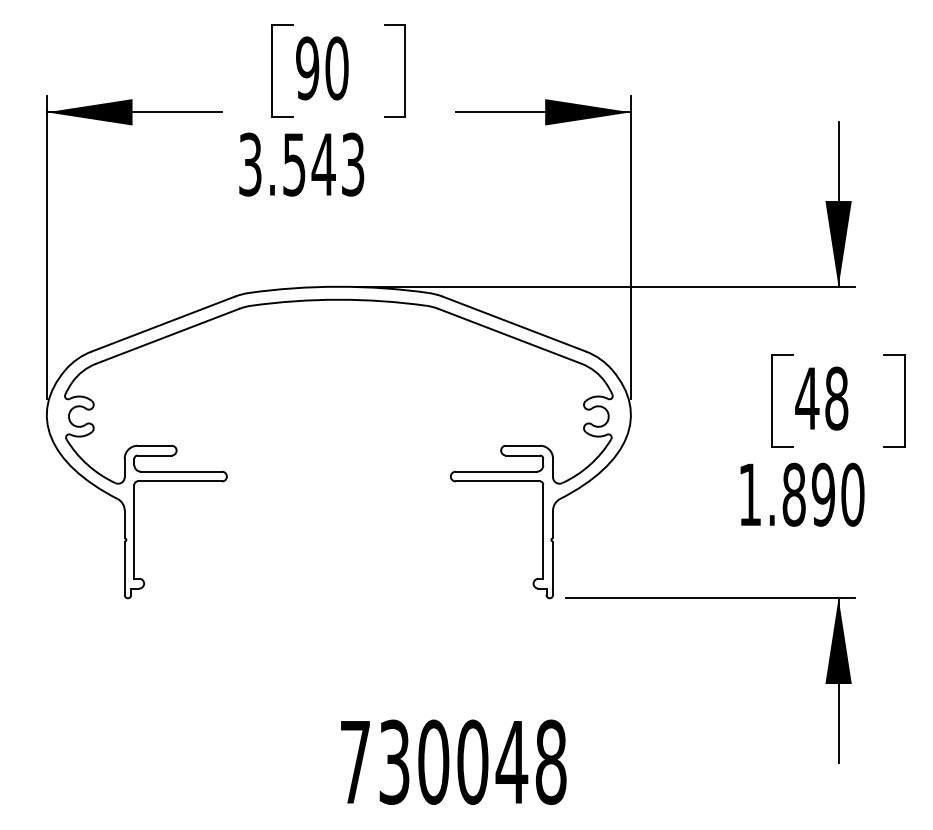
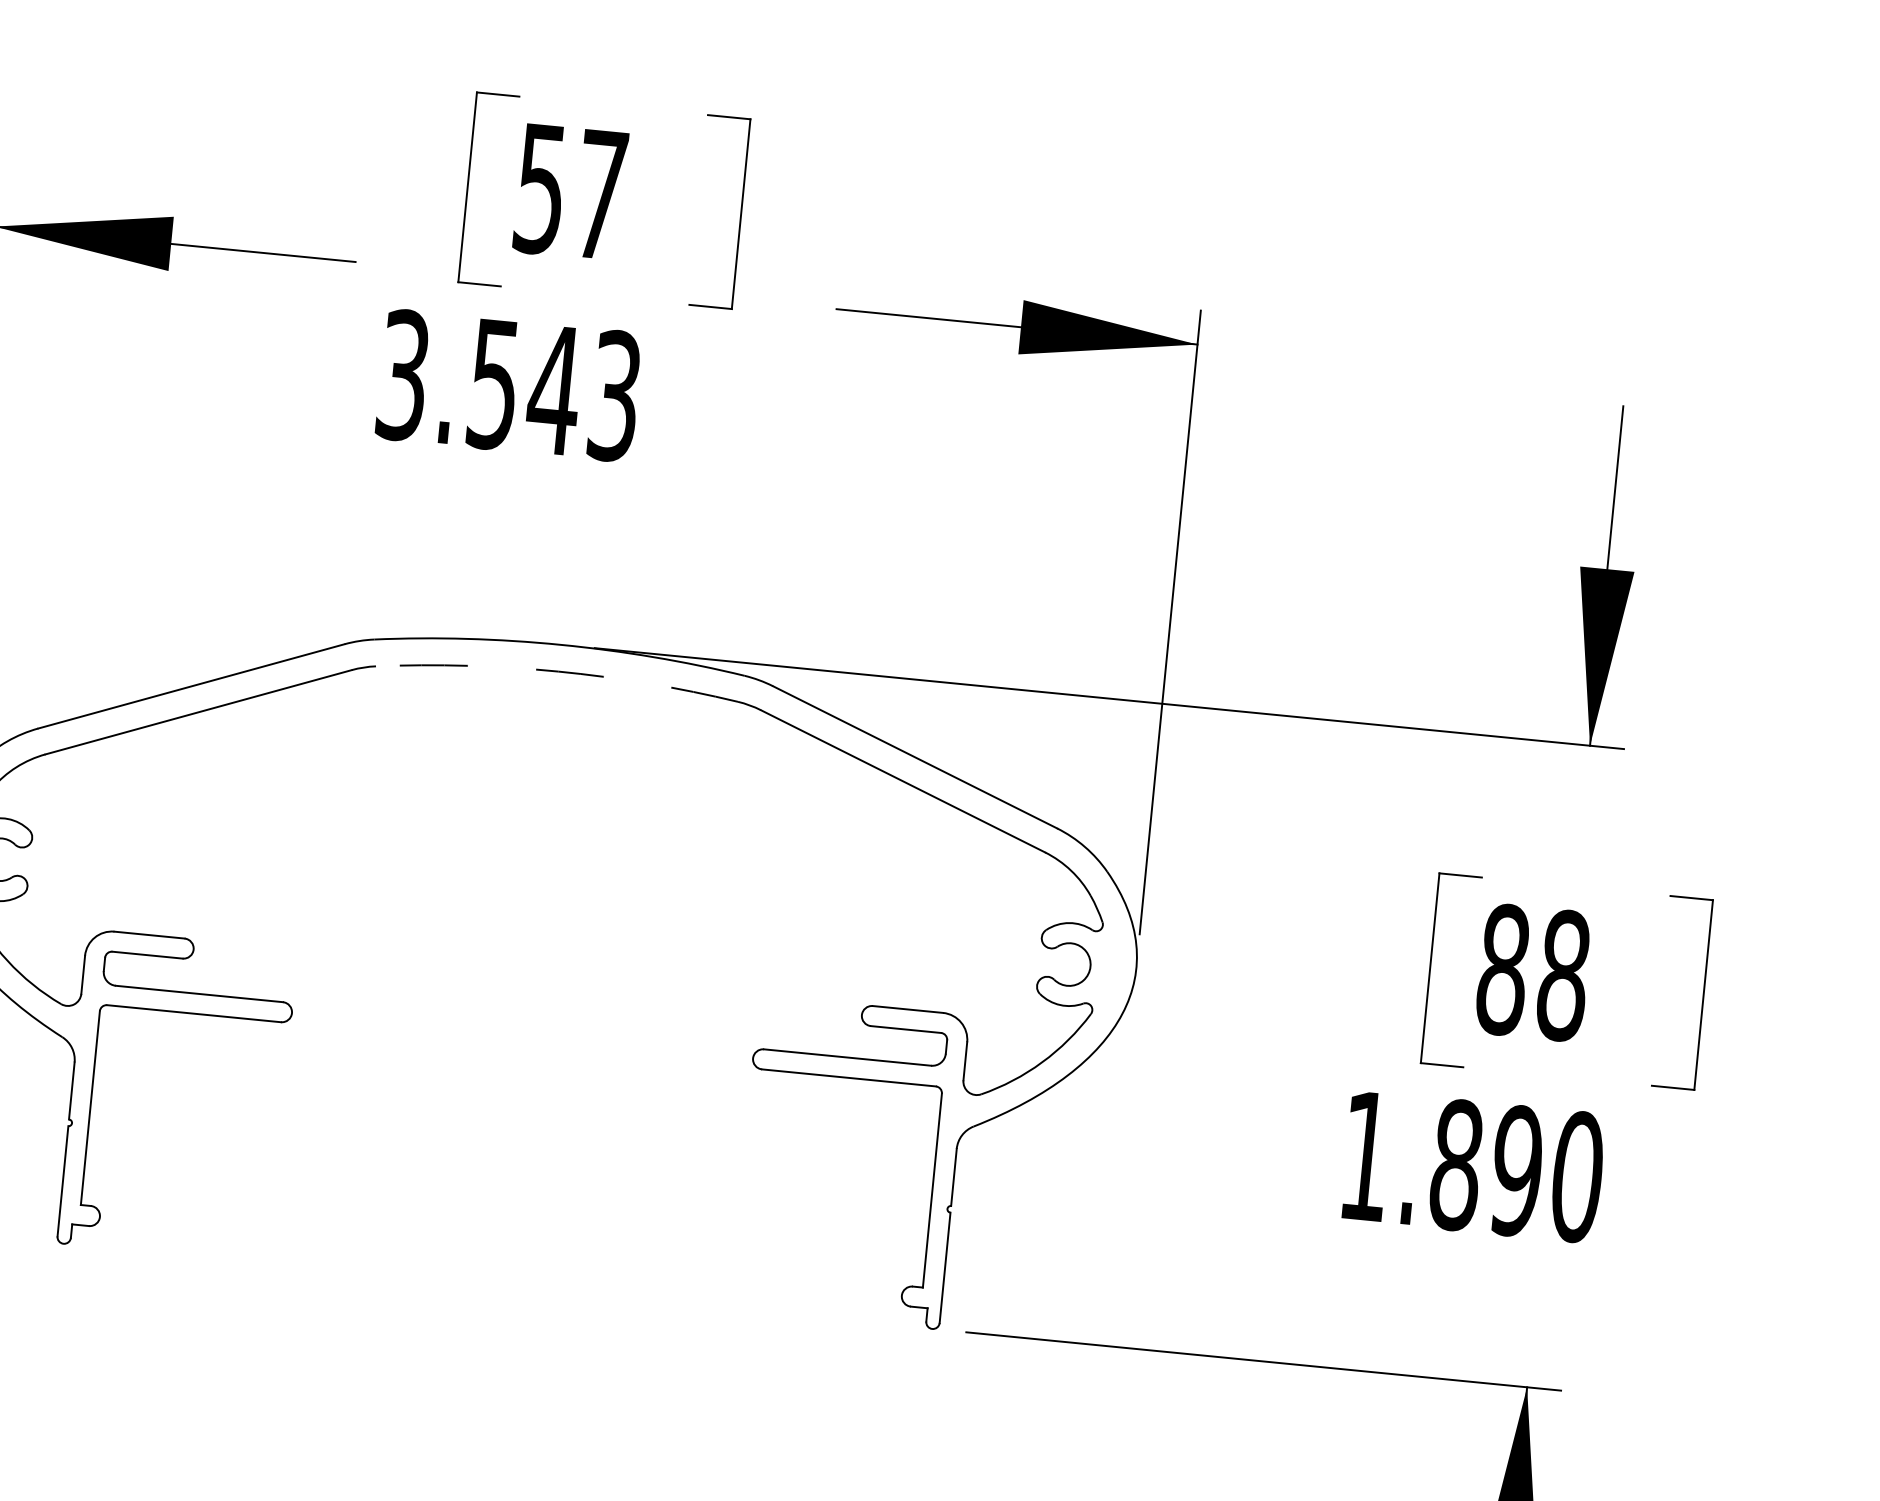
text: (322, 68) -> (571, 192), 90 -> 57
arc: (338, 299) -> (557, 670), solid -> dashed
text: (807, 398) -> (1503, 969), 48 -> 88

